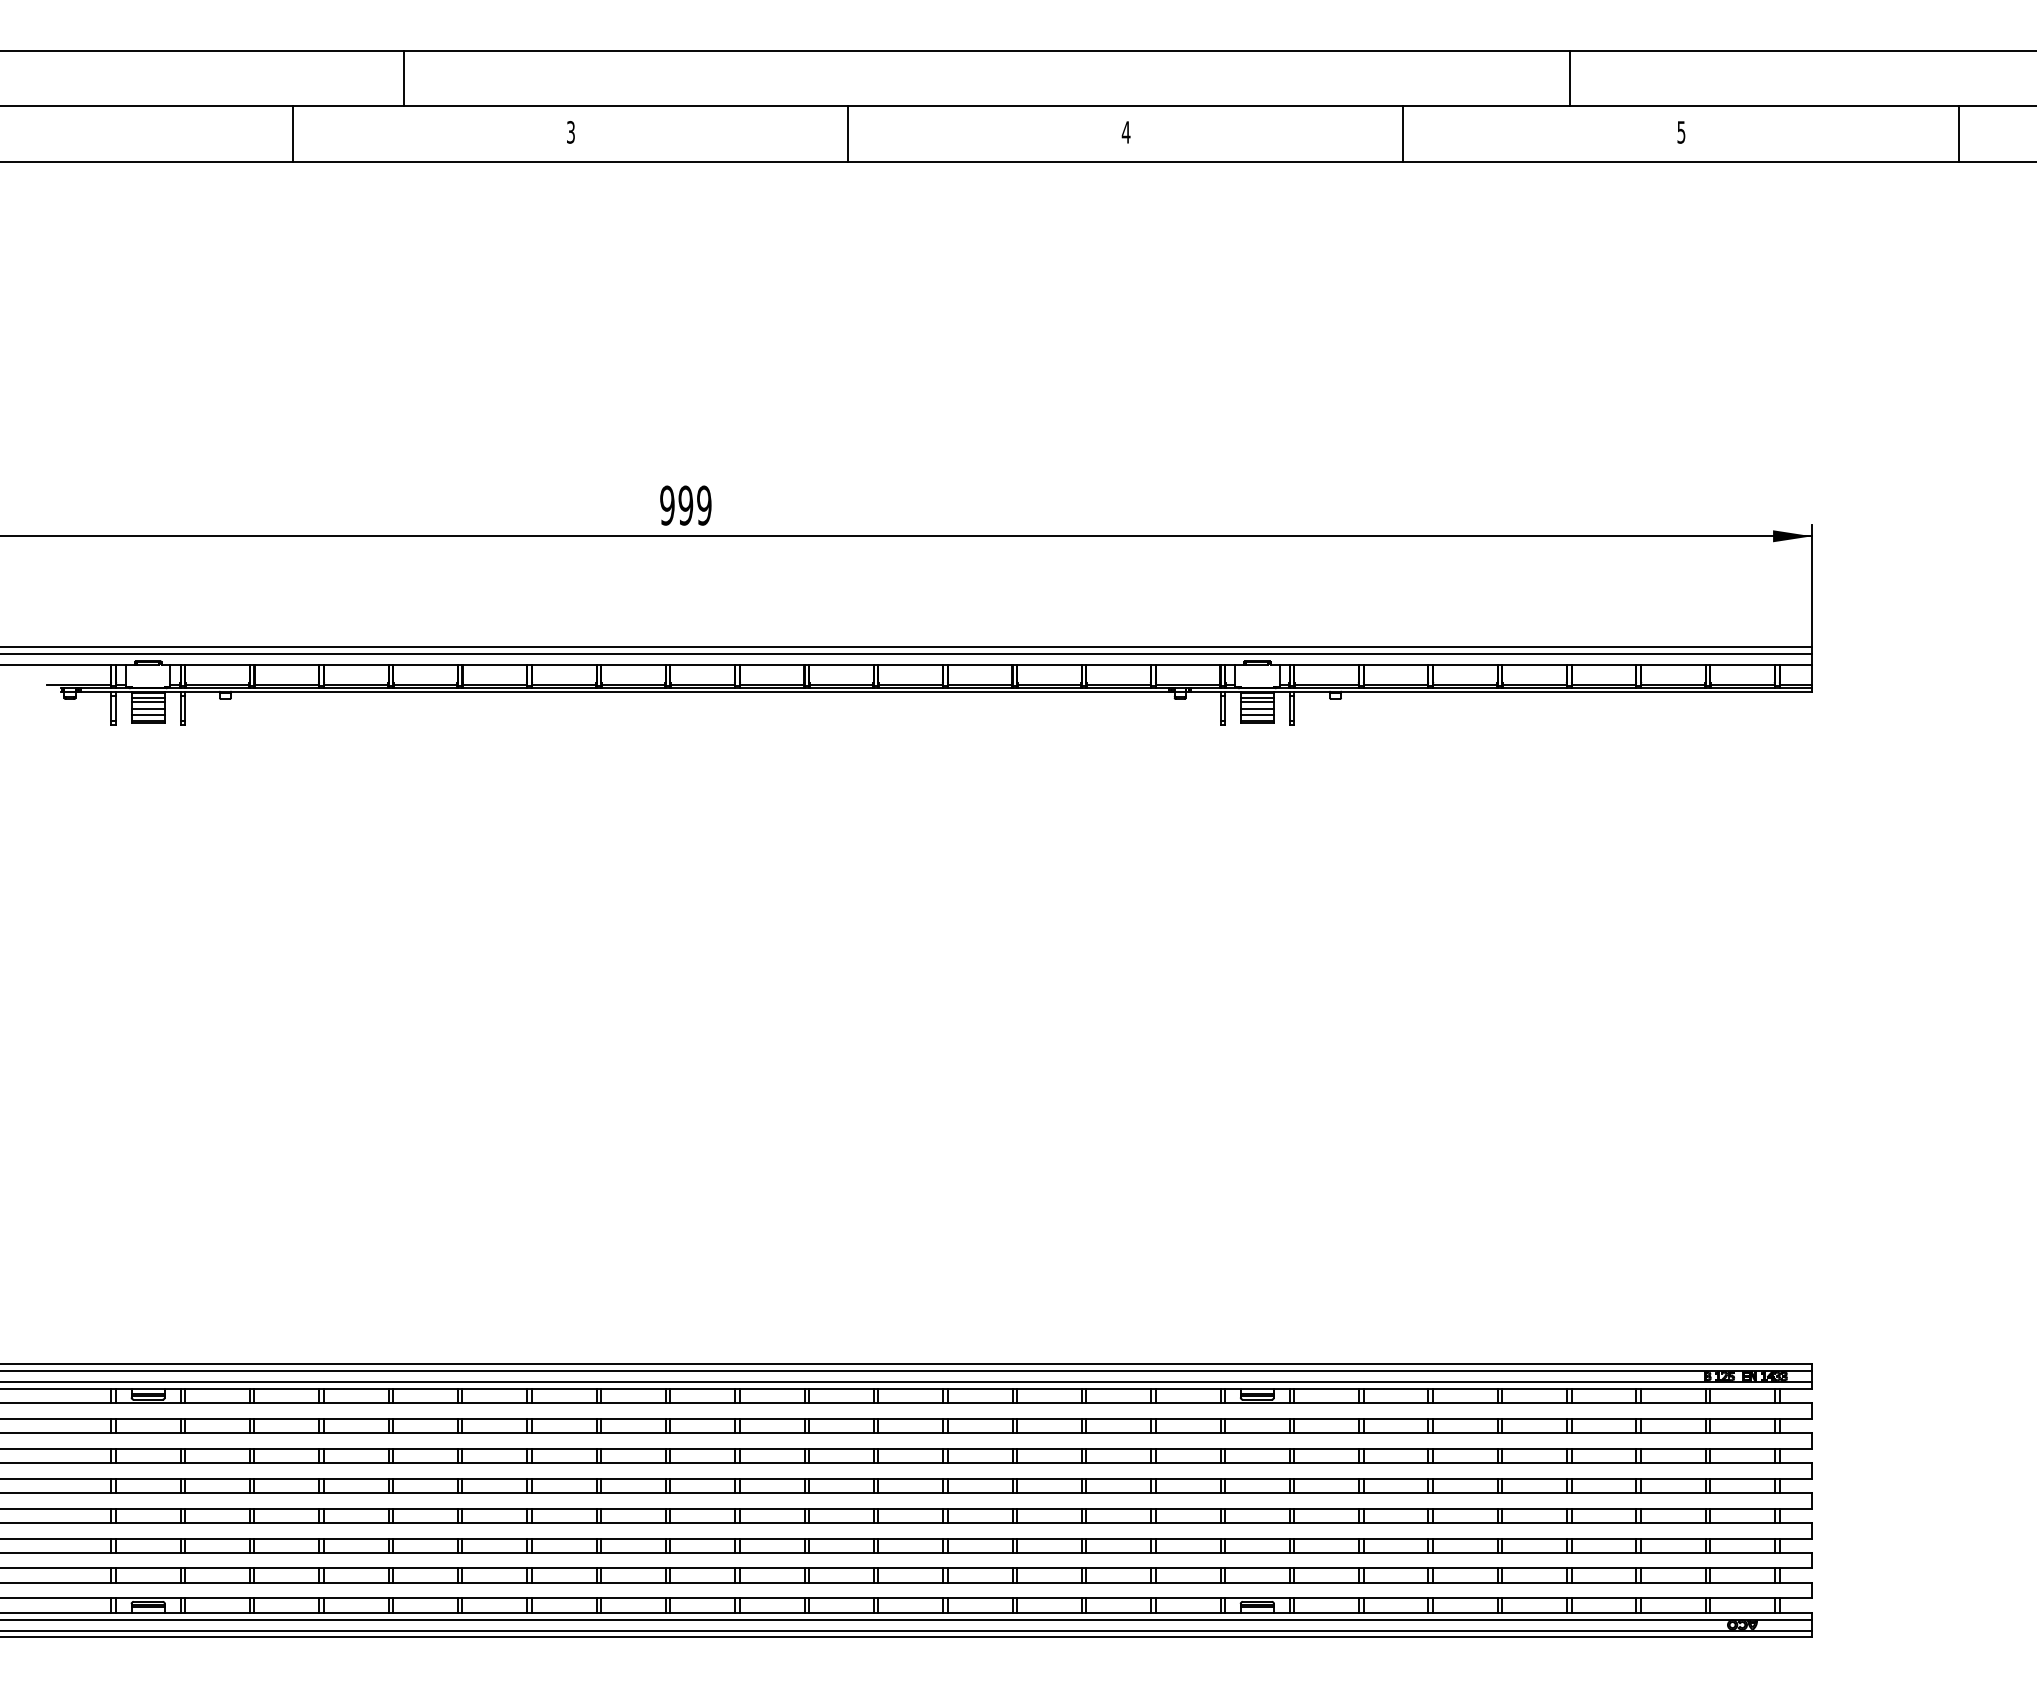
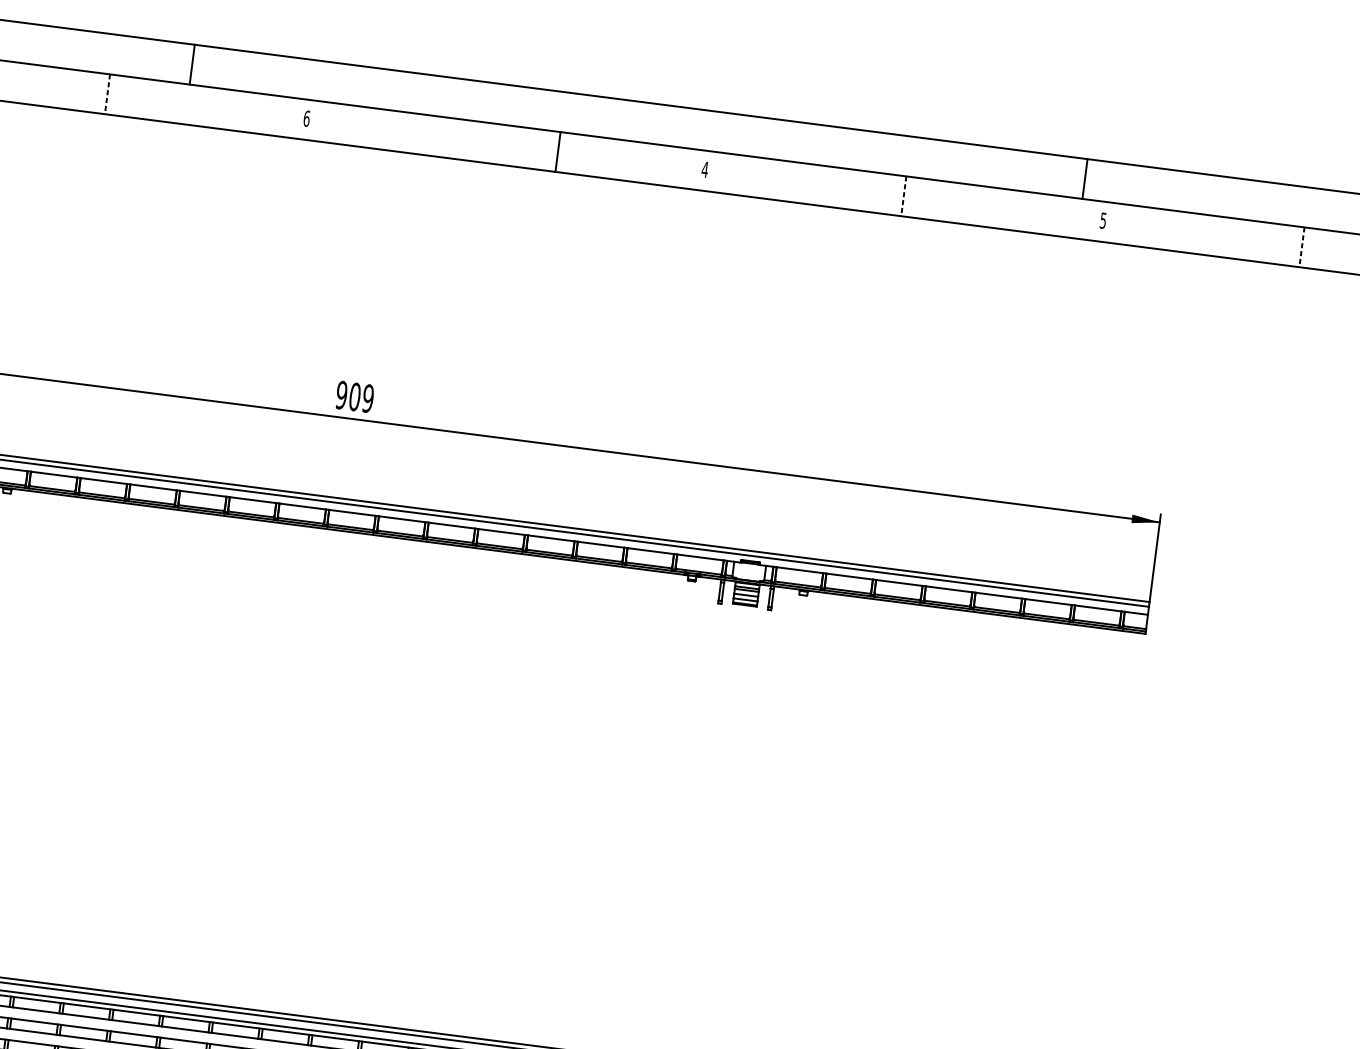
line: (1570, 78) -> (1085, 179), moved
text: (570, 132) -> (306, 118), 3 -> 6
line: (293, 133) -> (107, 94), solid -> dashed
line: (848, 133) -> (558, 151), moved
line: (1403, 133) -> (903, 195), solid -> dashed
line: (1958, 133) -> (1301, 246), solid -> dashed
text: (685, 505) -> (354, 396), 999 -> 909

